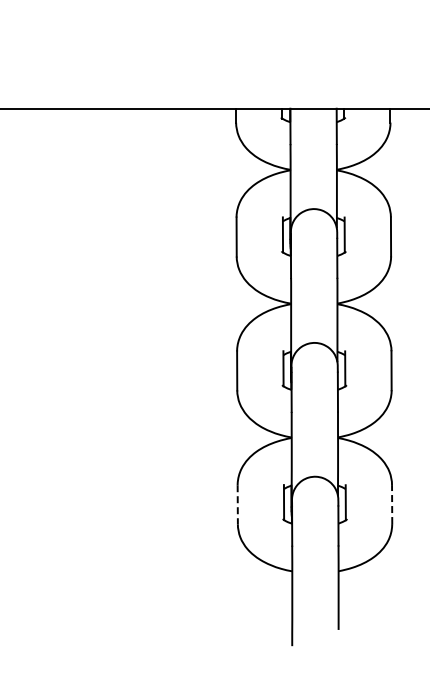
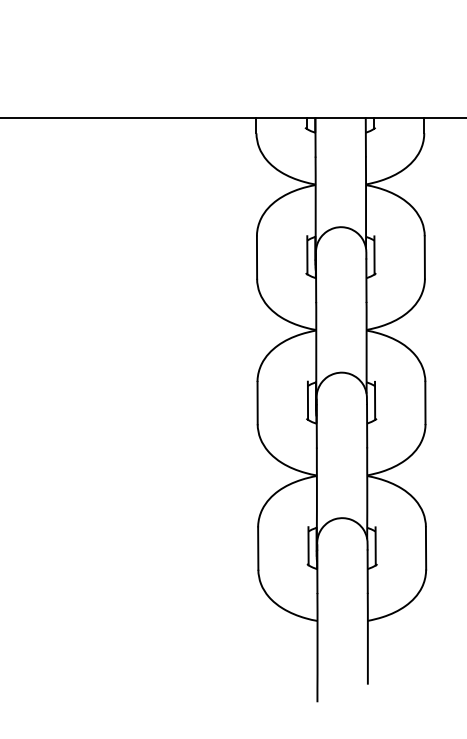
line: (237, 504) -> (257, 548), dashed -> solid
line: (392, 504) -> (426, 548), dashed -> solid

